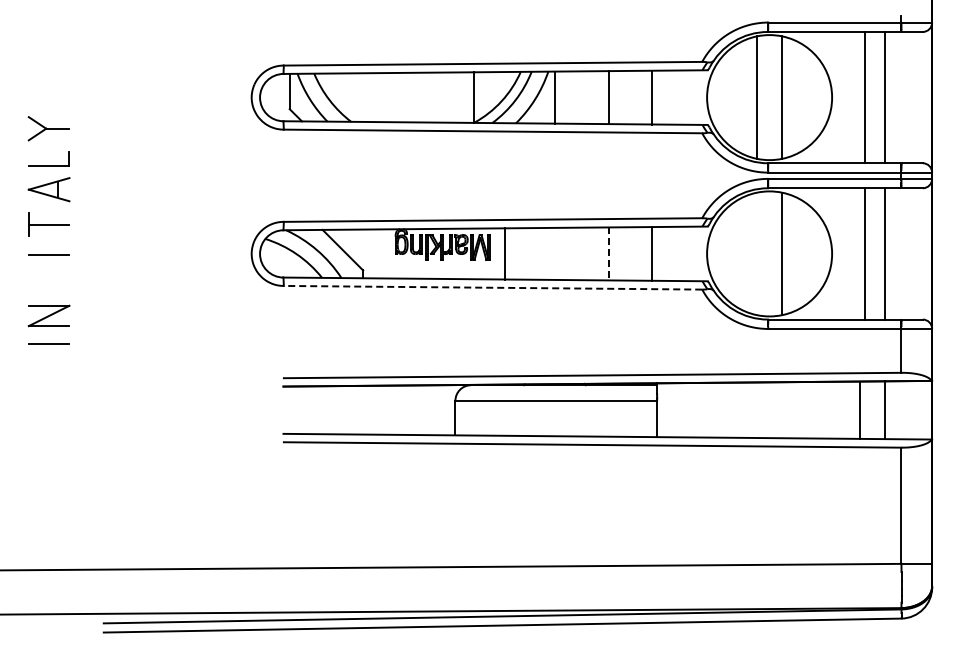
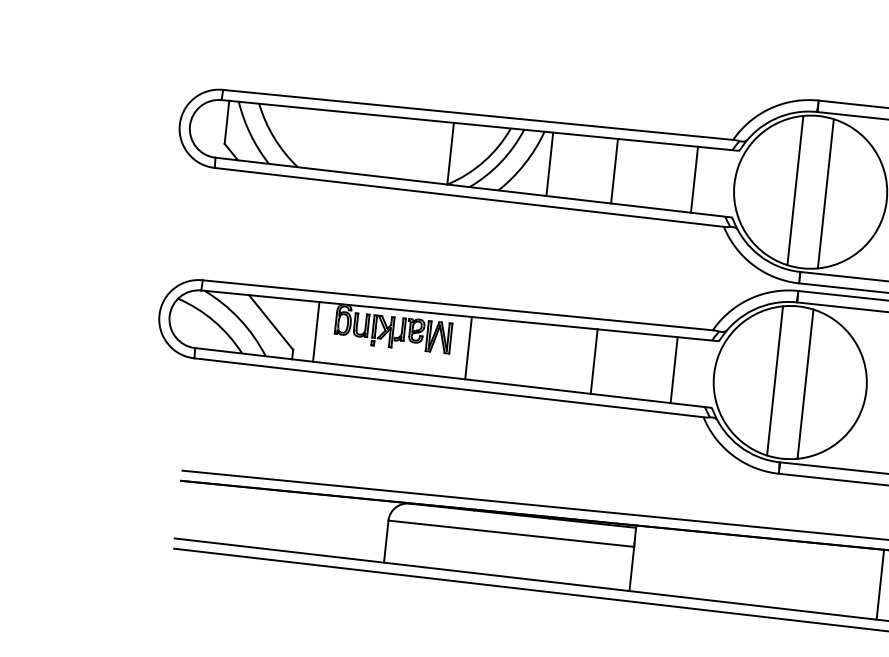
line: (652, 97) -> (694, 179), moved
line: (380, 253) -> (316, 331), added
line: (652, 253) -> (674, 369), moved
line: (757, 253) -> (775, 380), added
line: (608, 254) -> (593, 362), dashed -> solid
line: (492, 287) -> (448, 387), dashed -> solid

